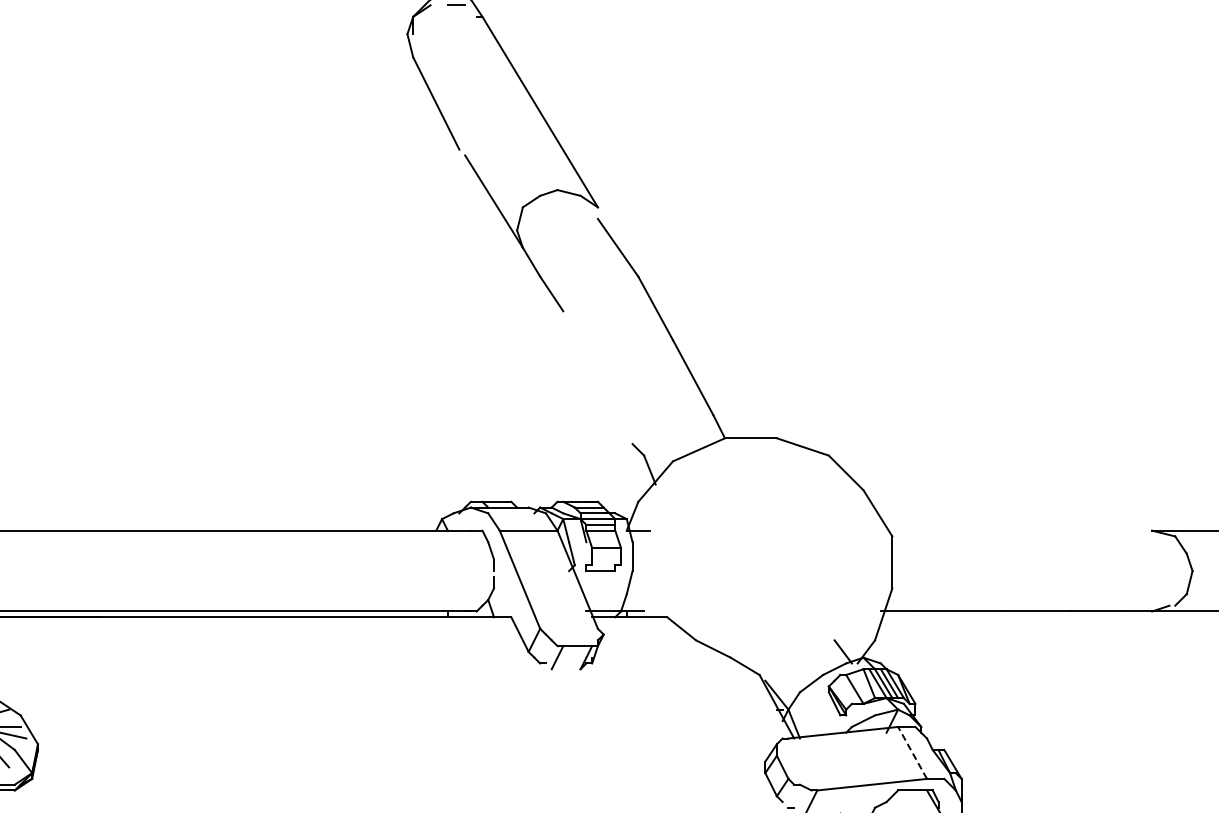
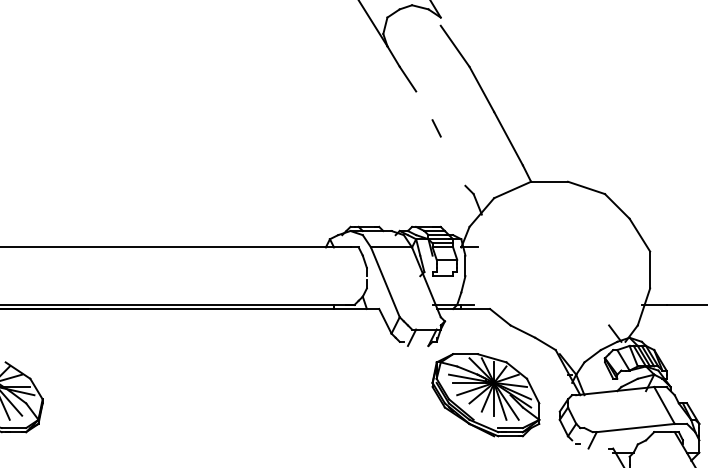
line: (591, 362) -> (436, 127), added
part: (661, 738) -> (485, 395), added
line: (912, 752) -> (664, 405), dashed -> solid

